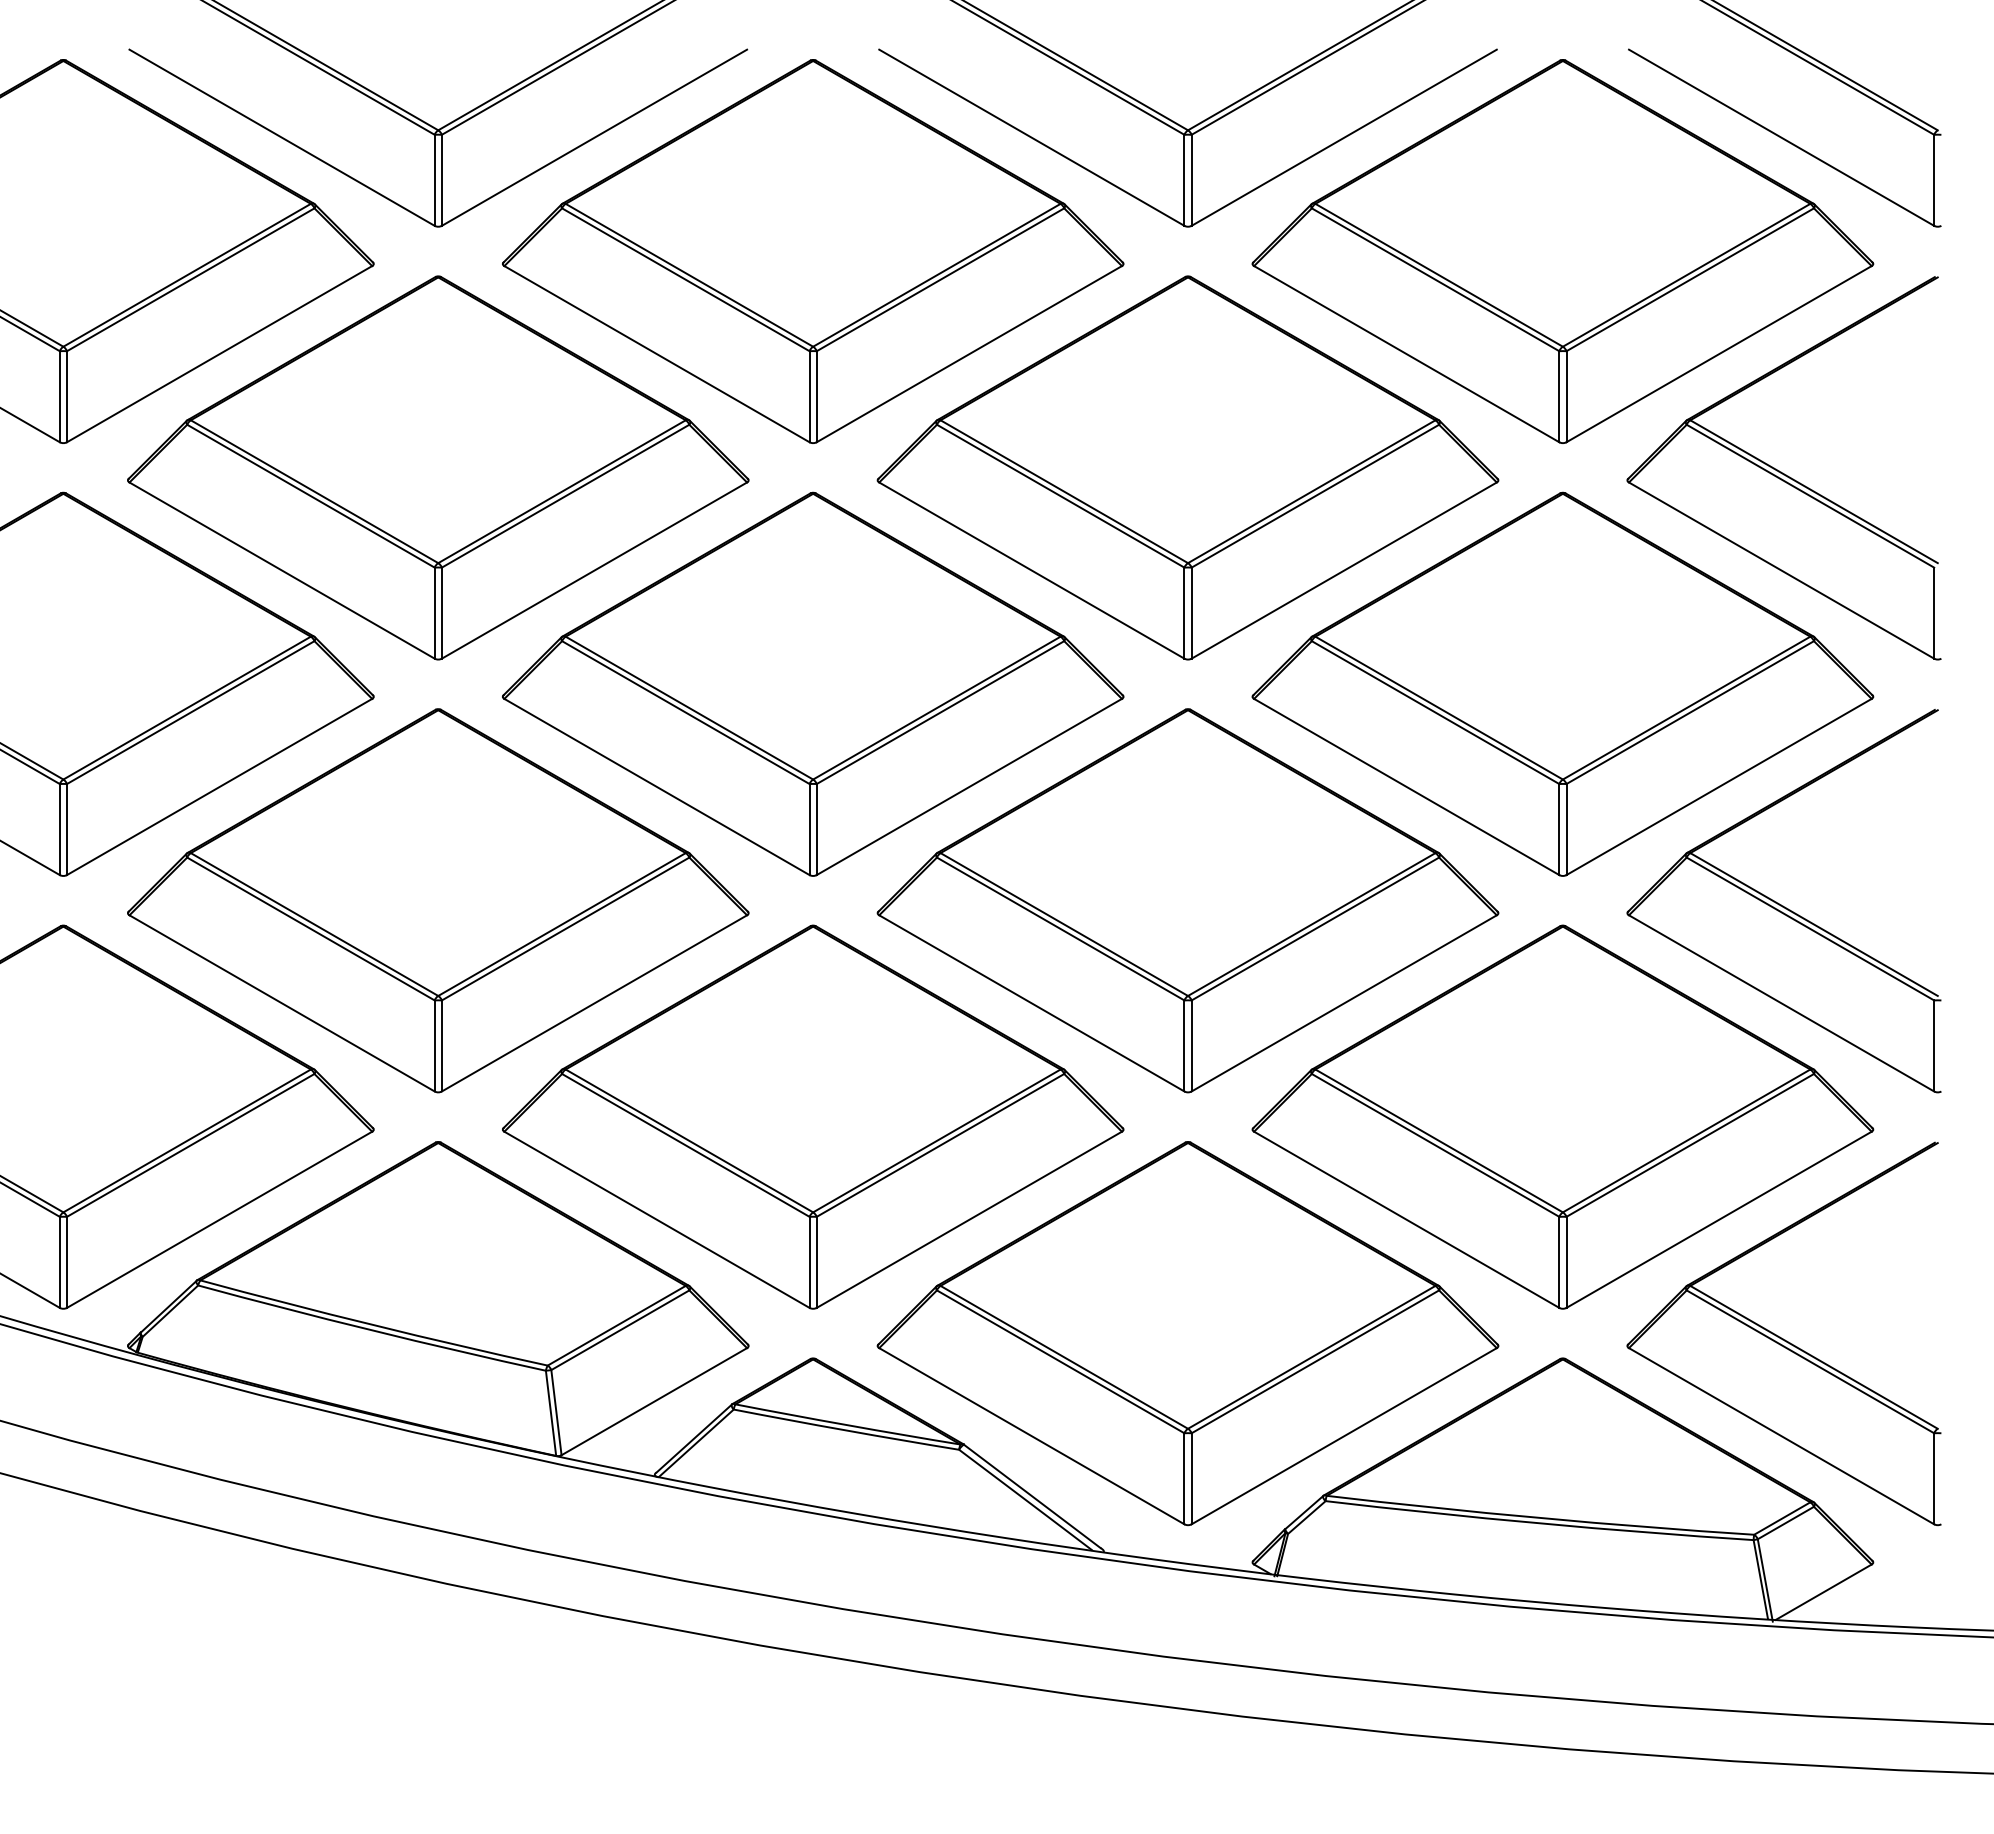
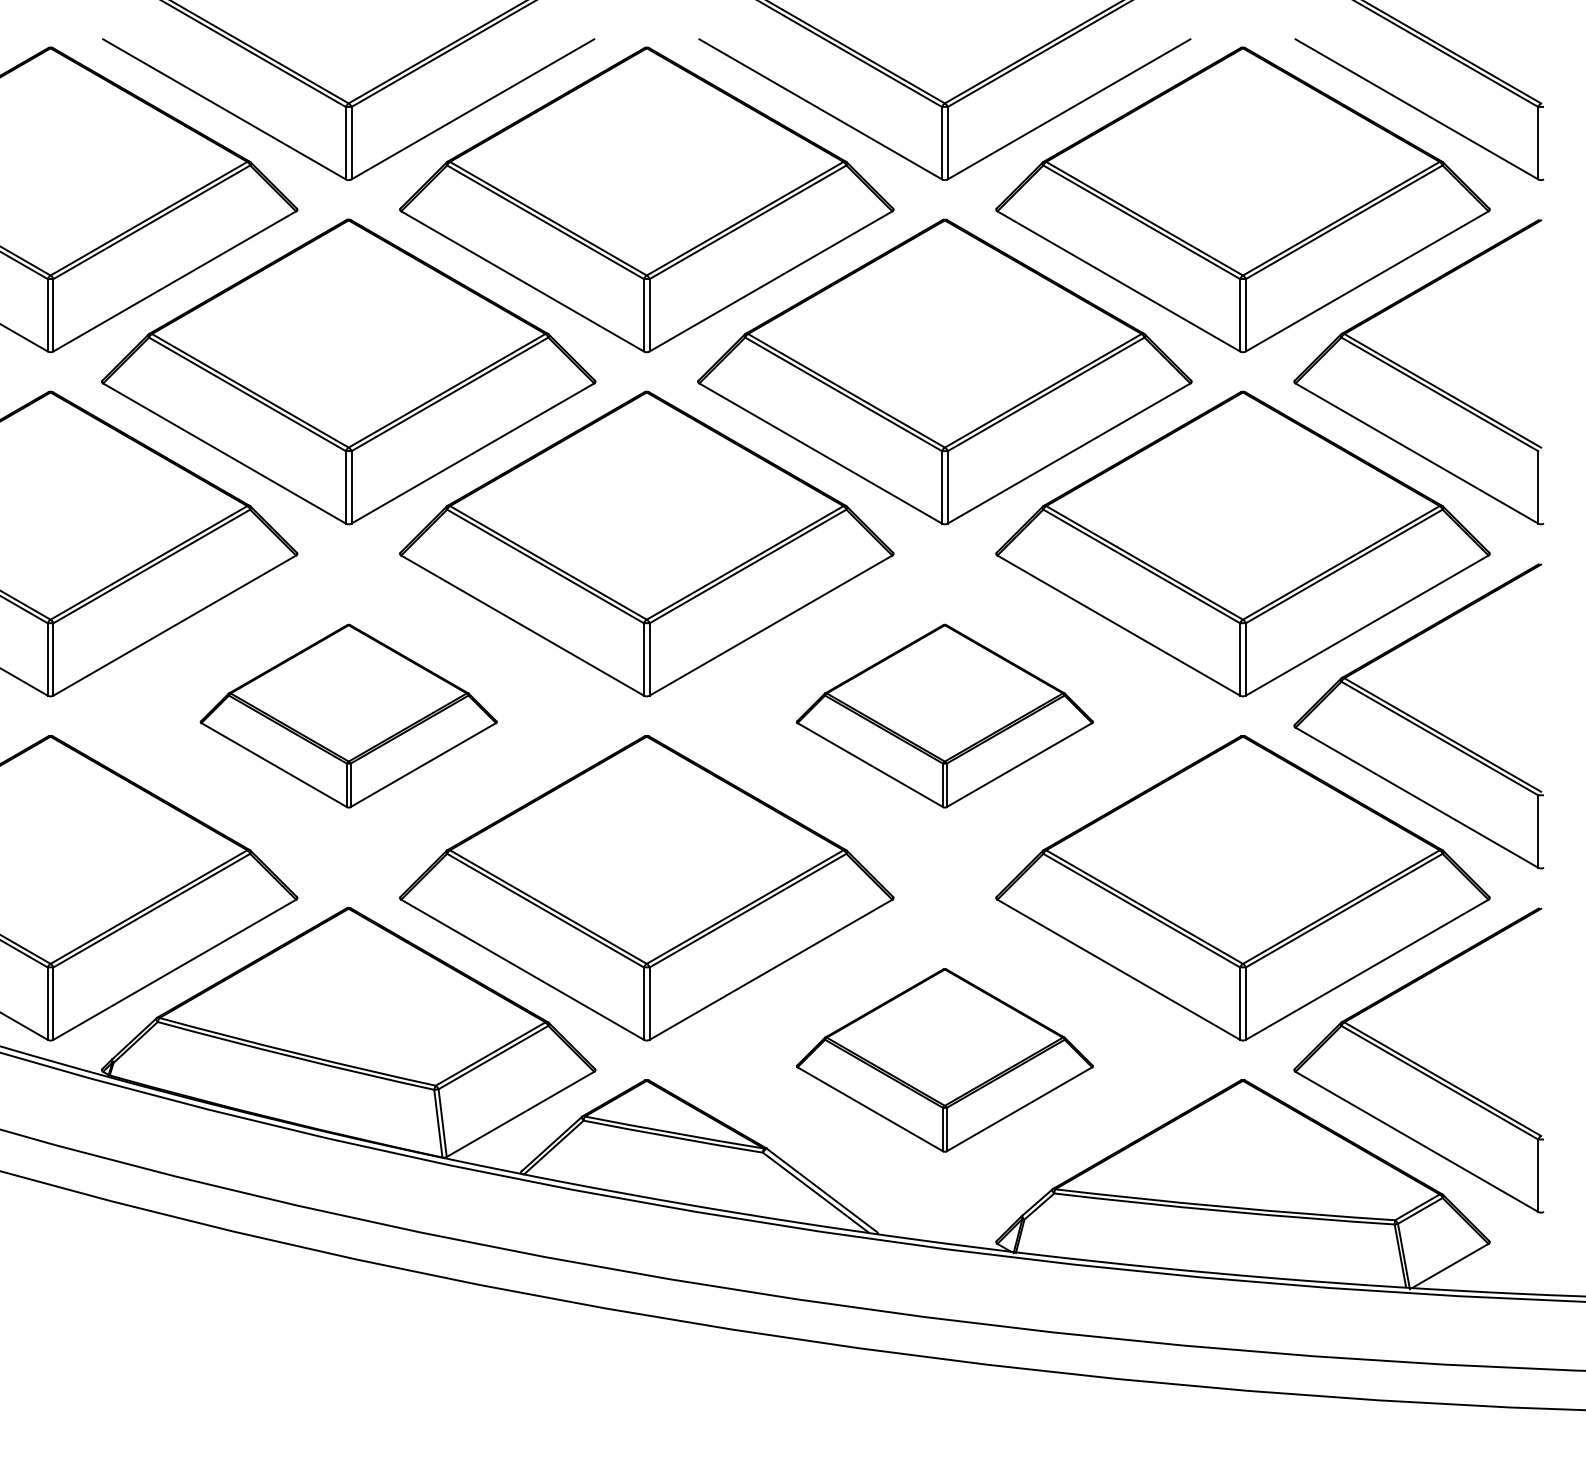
part: (438, 900) -> (348, 715), size x0.6
part: (1187, 900) -> (944, 715), size x0.6
part: (1187, 1333) -> (944, 1060), size x0.6

